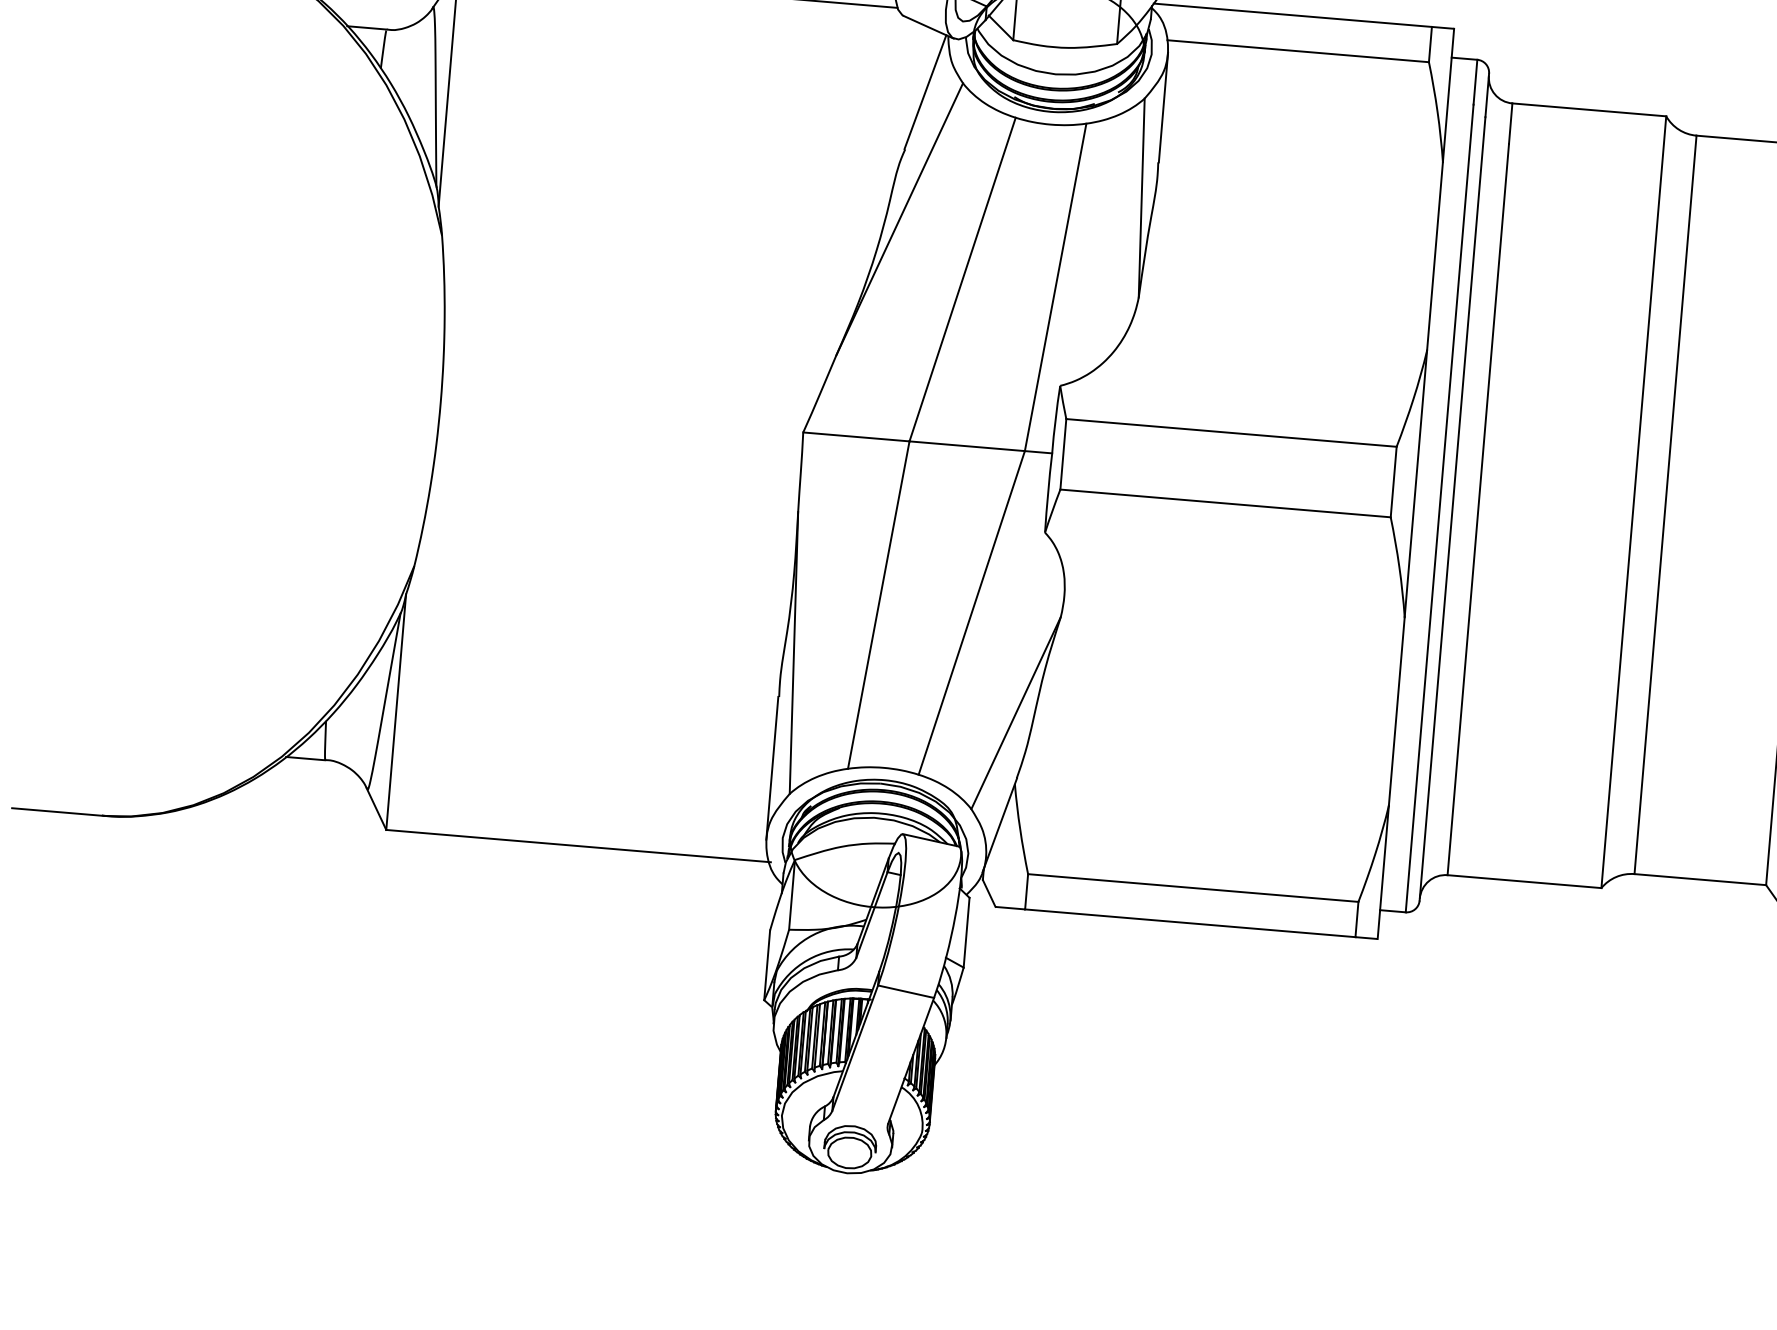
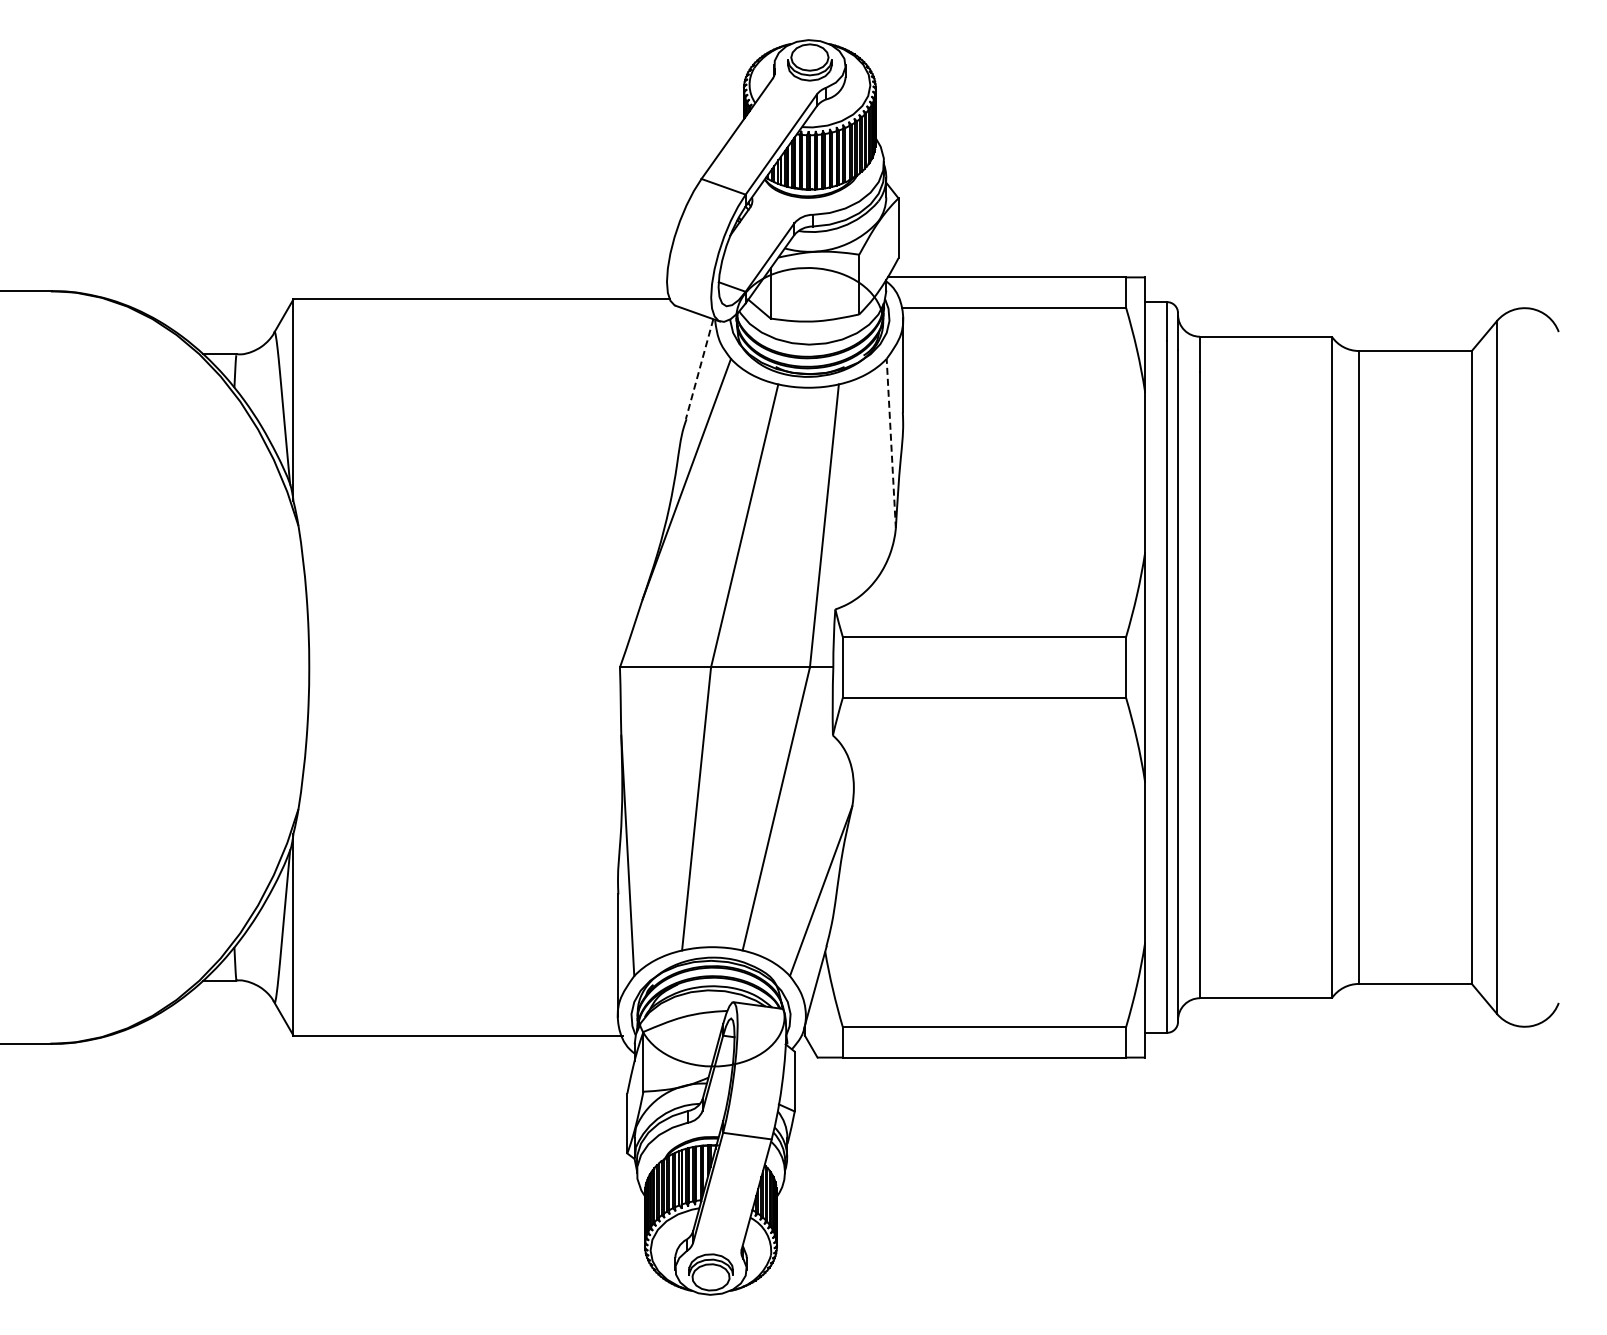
line: (925, 92) -> (699, 369), solid -> dashed
line: (1142, 197) -> (891, 443), solid -> dashed

